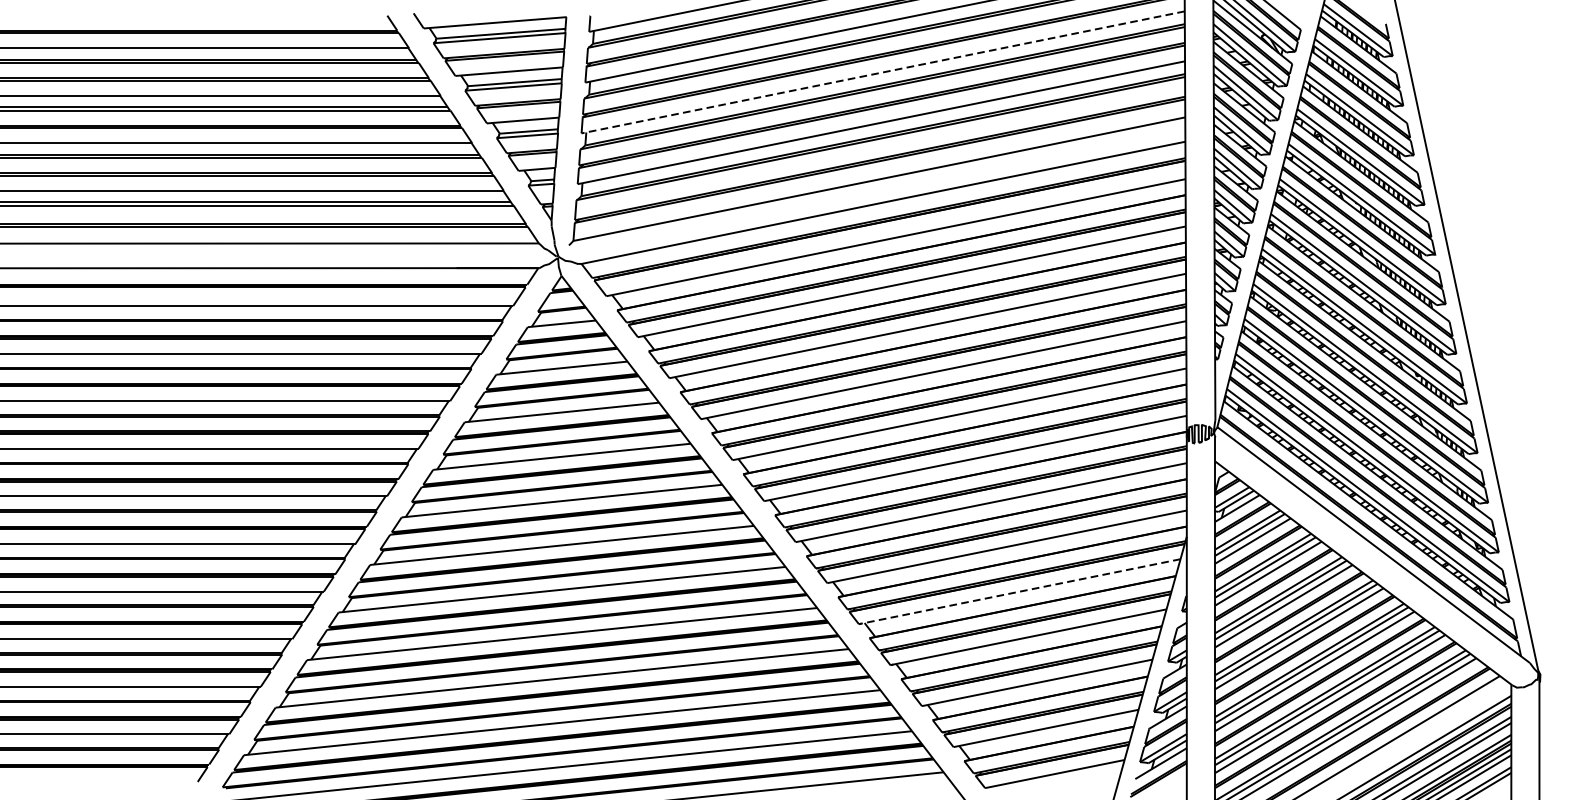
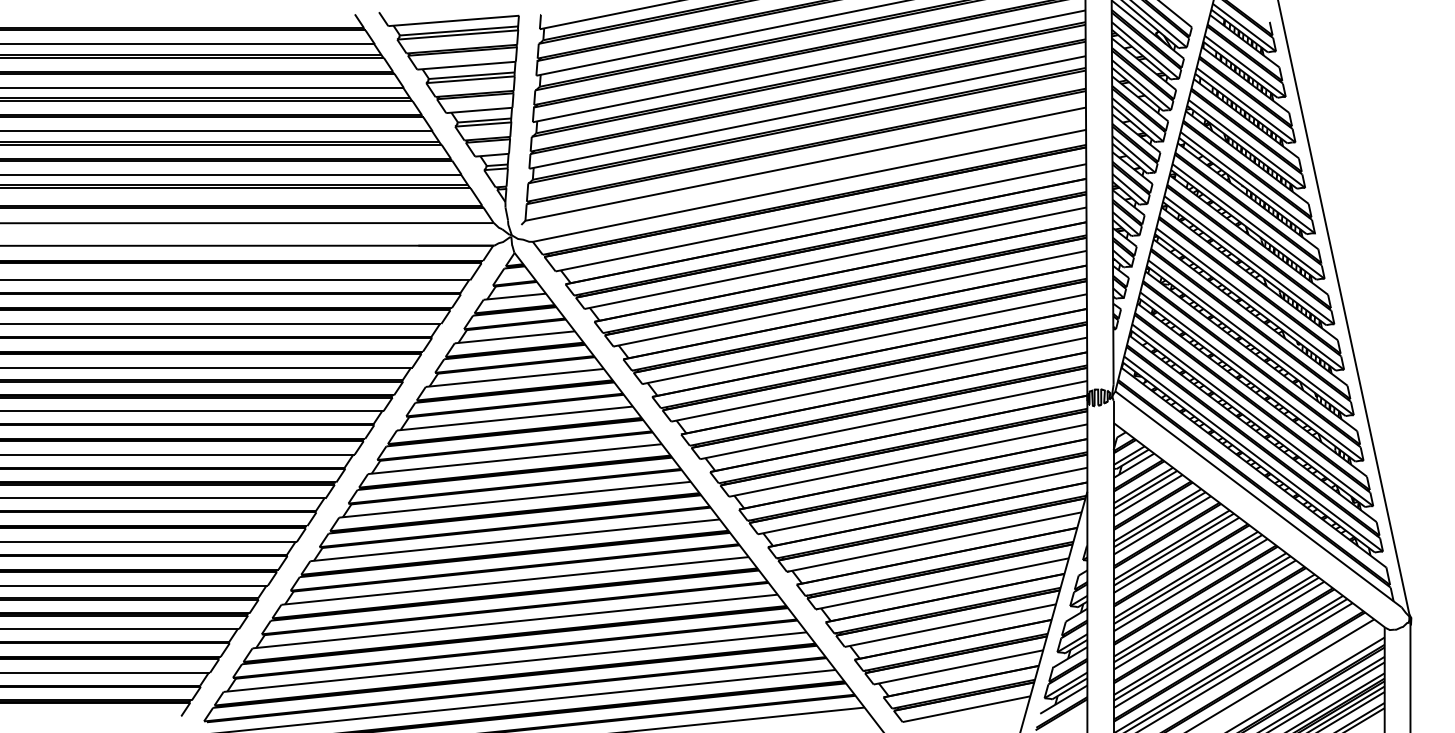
line: (883, 72) -> (809, 66), dashed -> solid
line: (1018, 592) -> (933, 542), dashed -> solid

